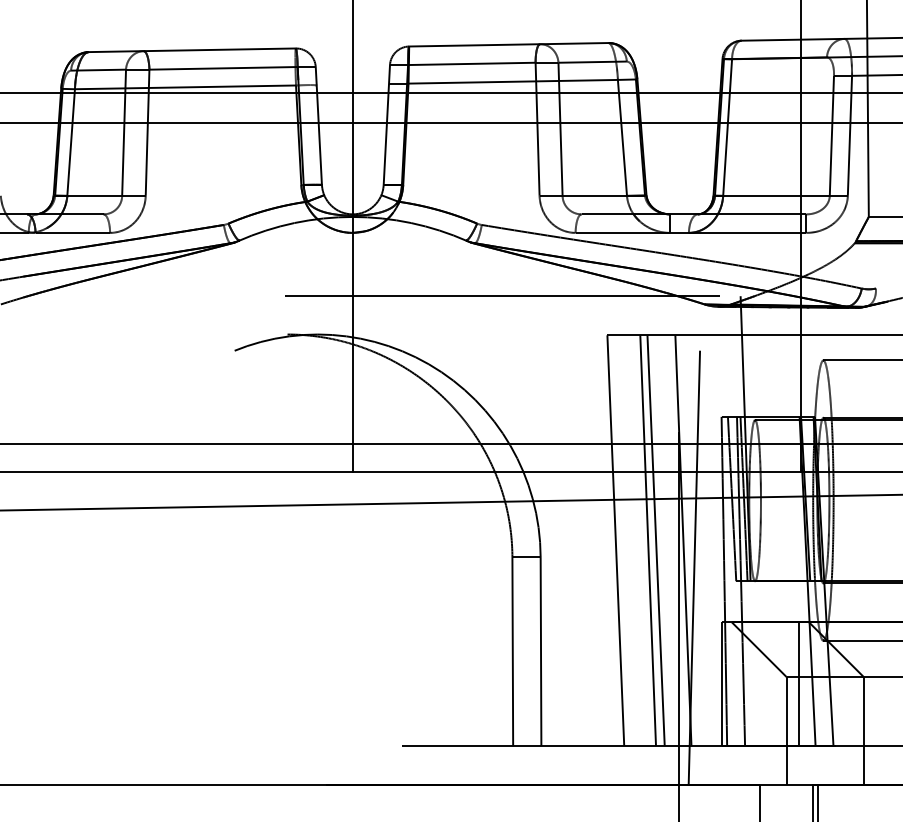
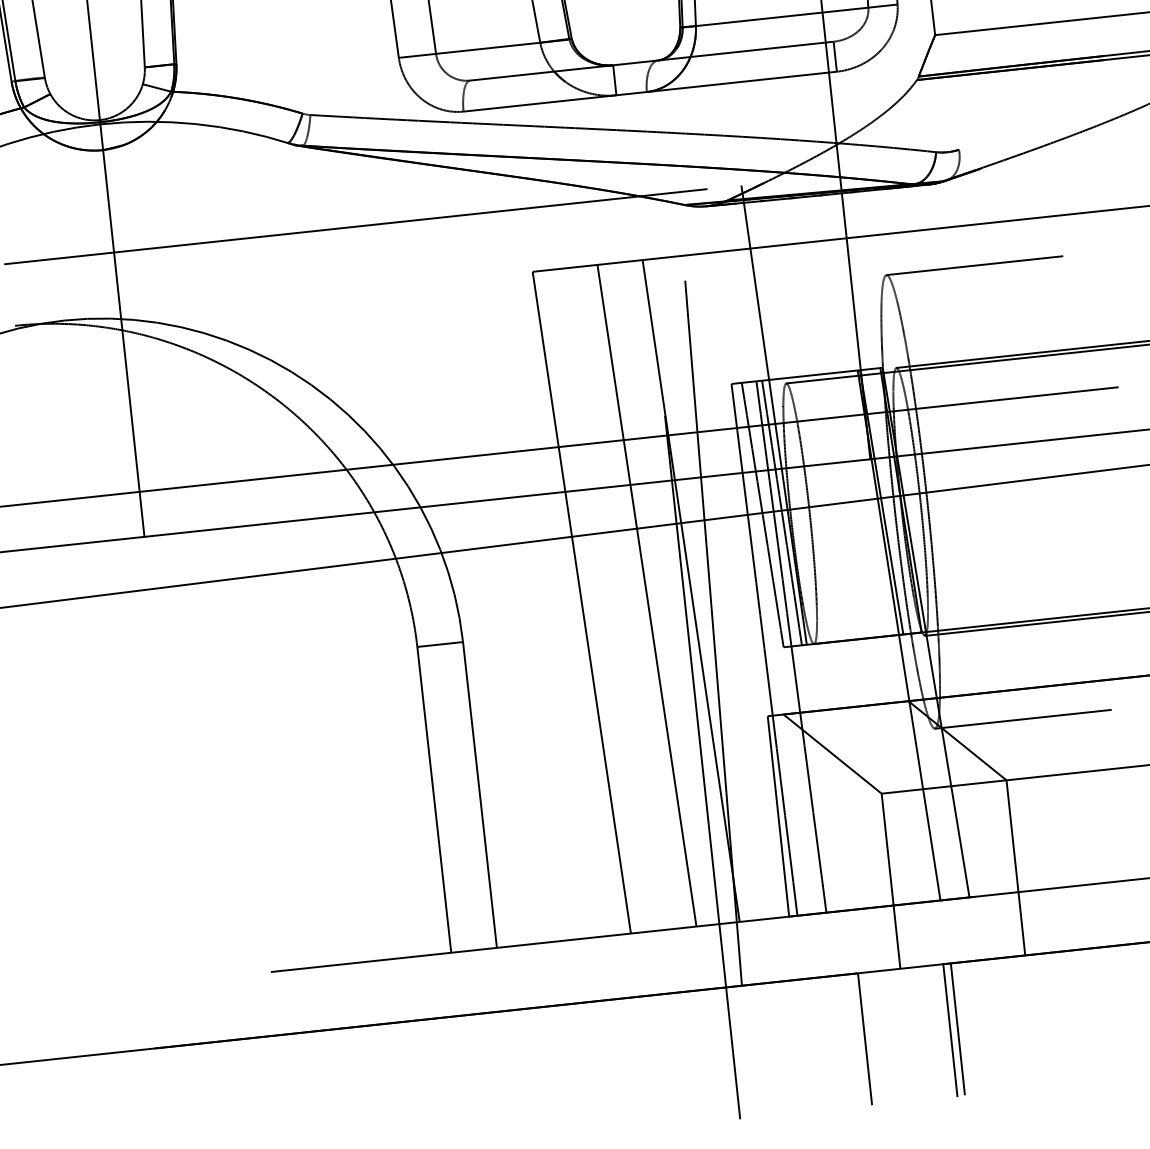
line: (648, 540) -> (634, 596), removed
line: (799, 684) -> (903, 803), removed

